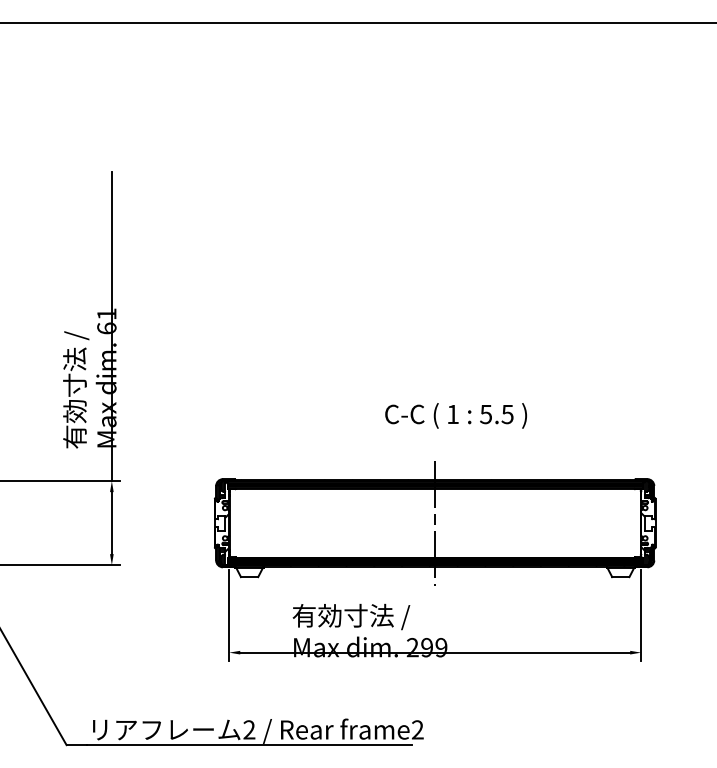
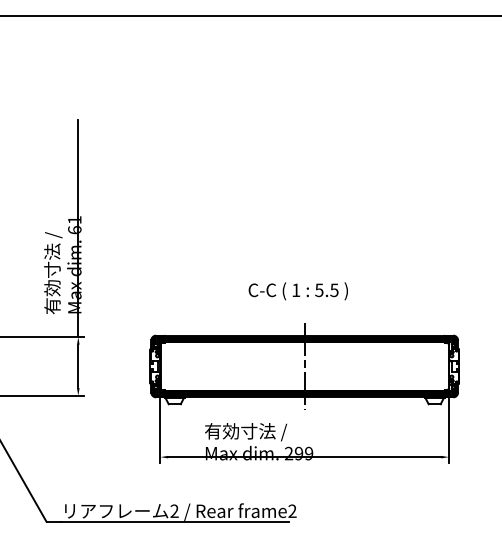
text: (454, 416) -> (297, 291), moved

